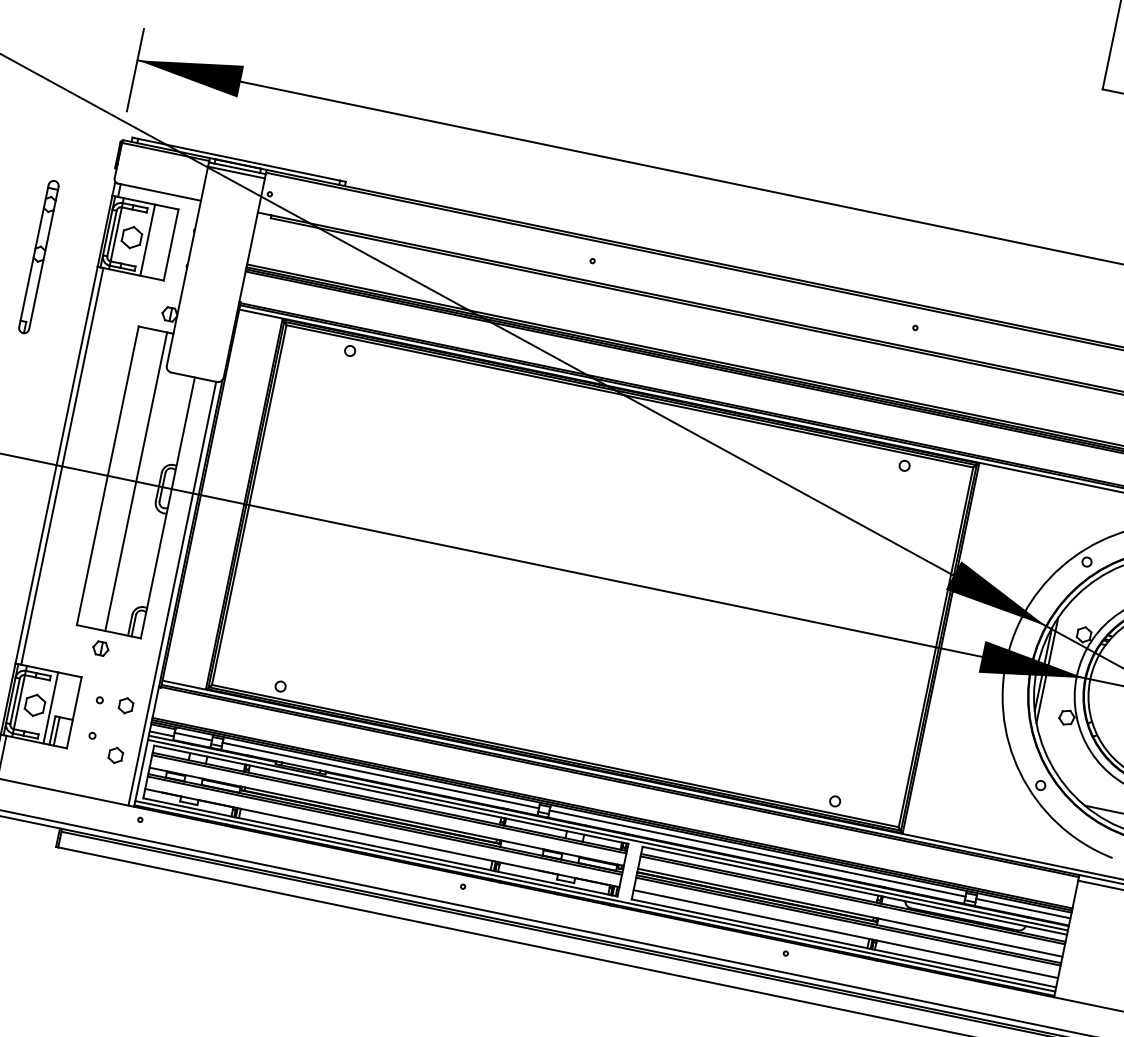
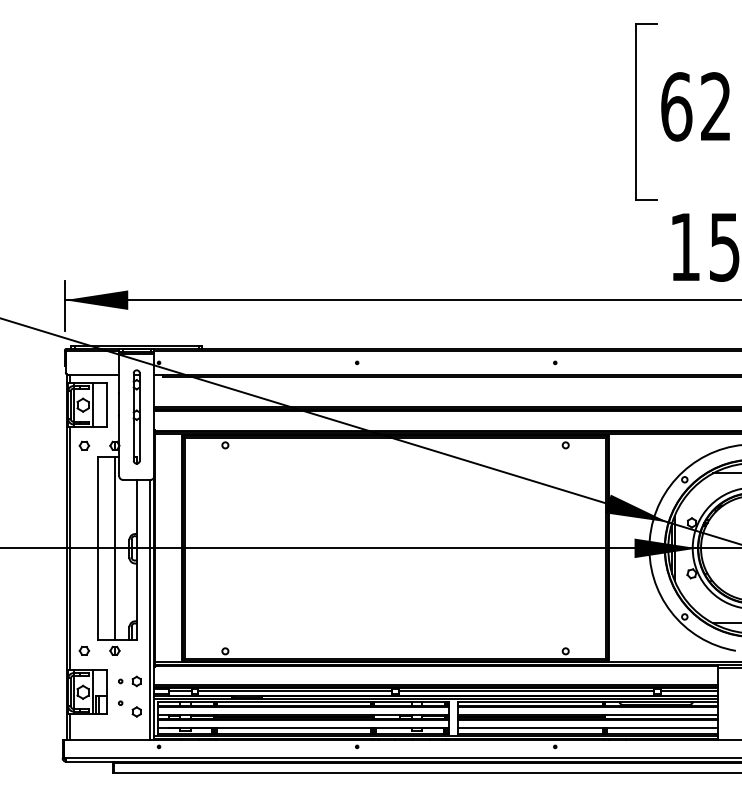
part: (38, 256) -> (136, 416), moved
part: (120, 303) -> (84, 445), added
part: (51, 637) -> (84, 650), added

